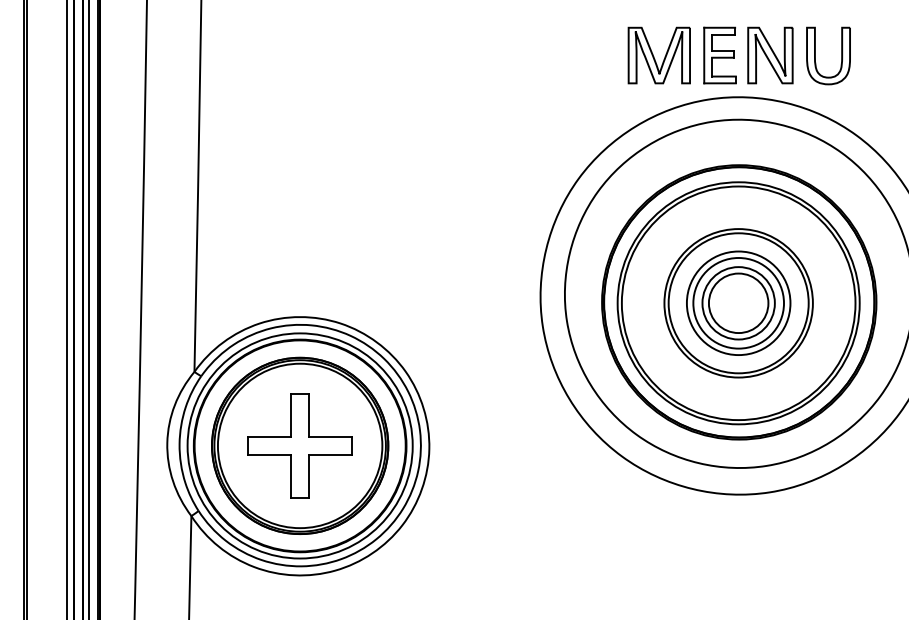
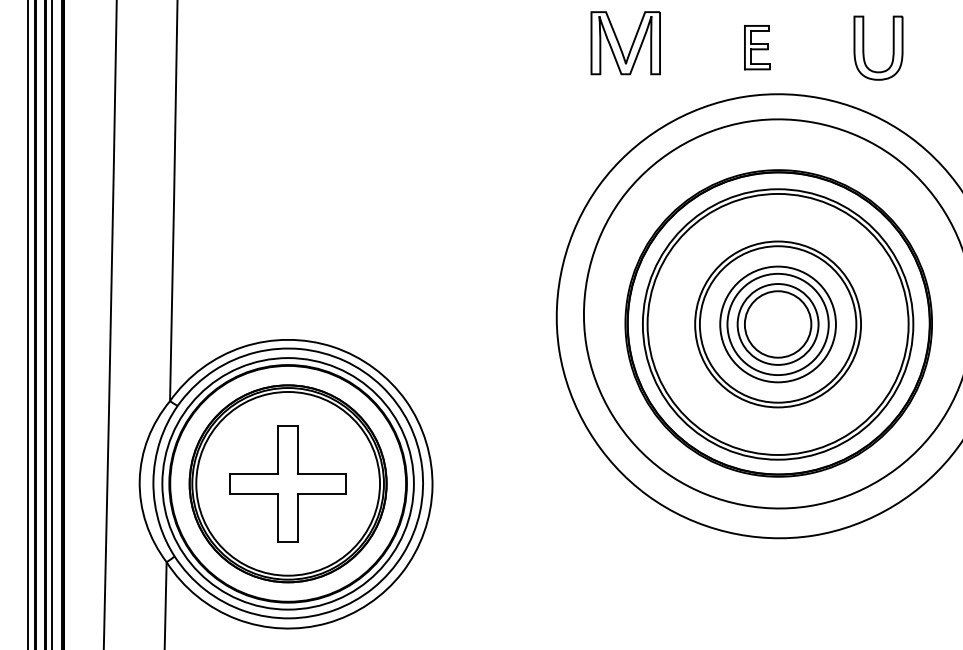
part: (658, 55) -> (624, 43), moved
part: (719, 55) -> (756, 47), size x0.7
part: (770, 55) -> (813, 47), removed

